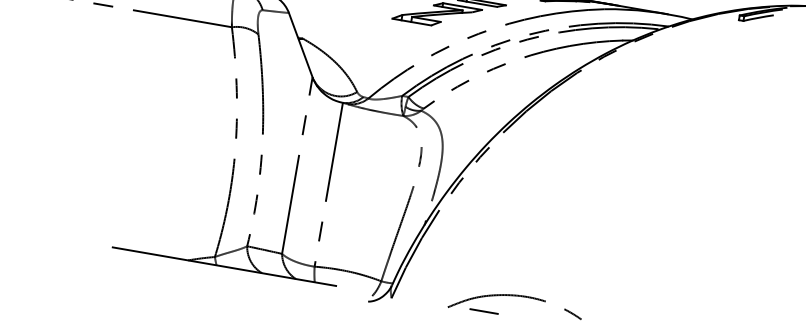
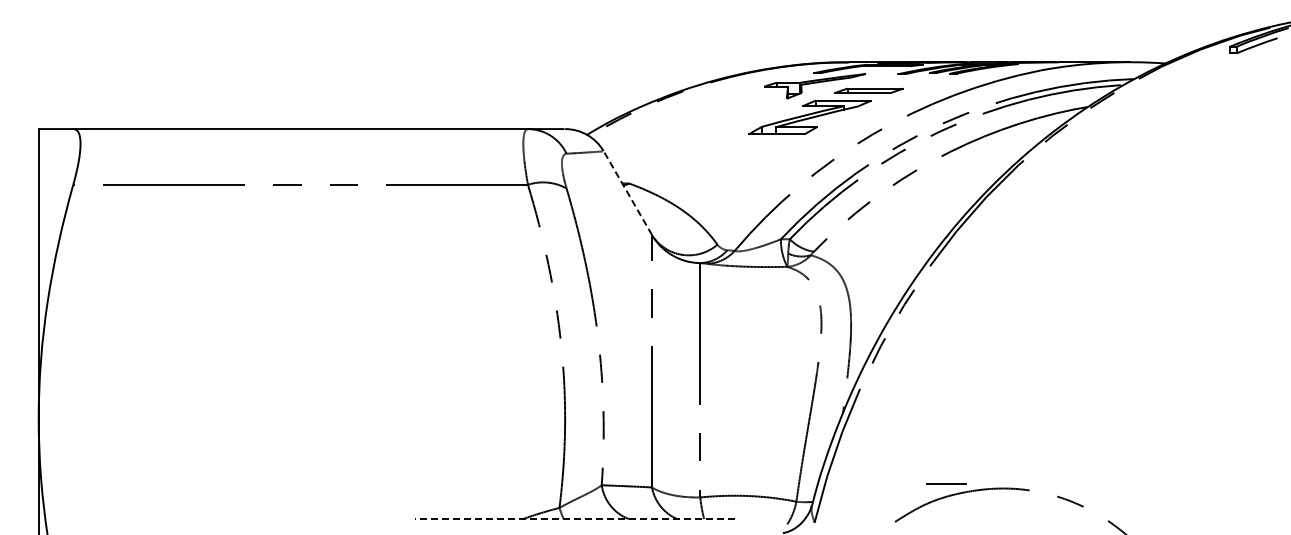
line: (300, 44) -> (627, 192), solid -> dashed
line: (224, 266) -> (574, 519), solid -> dashed
line: (484, 311) -> (946, 483), moved

